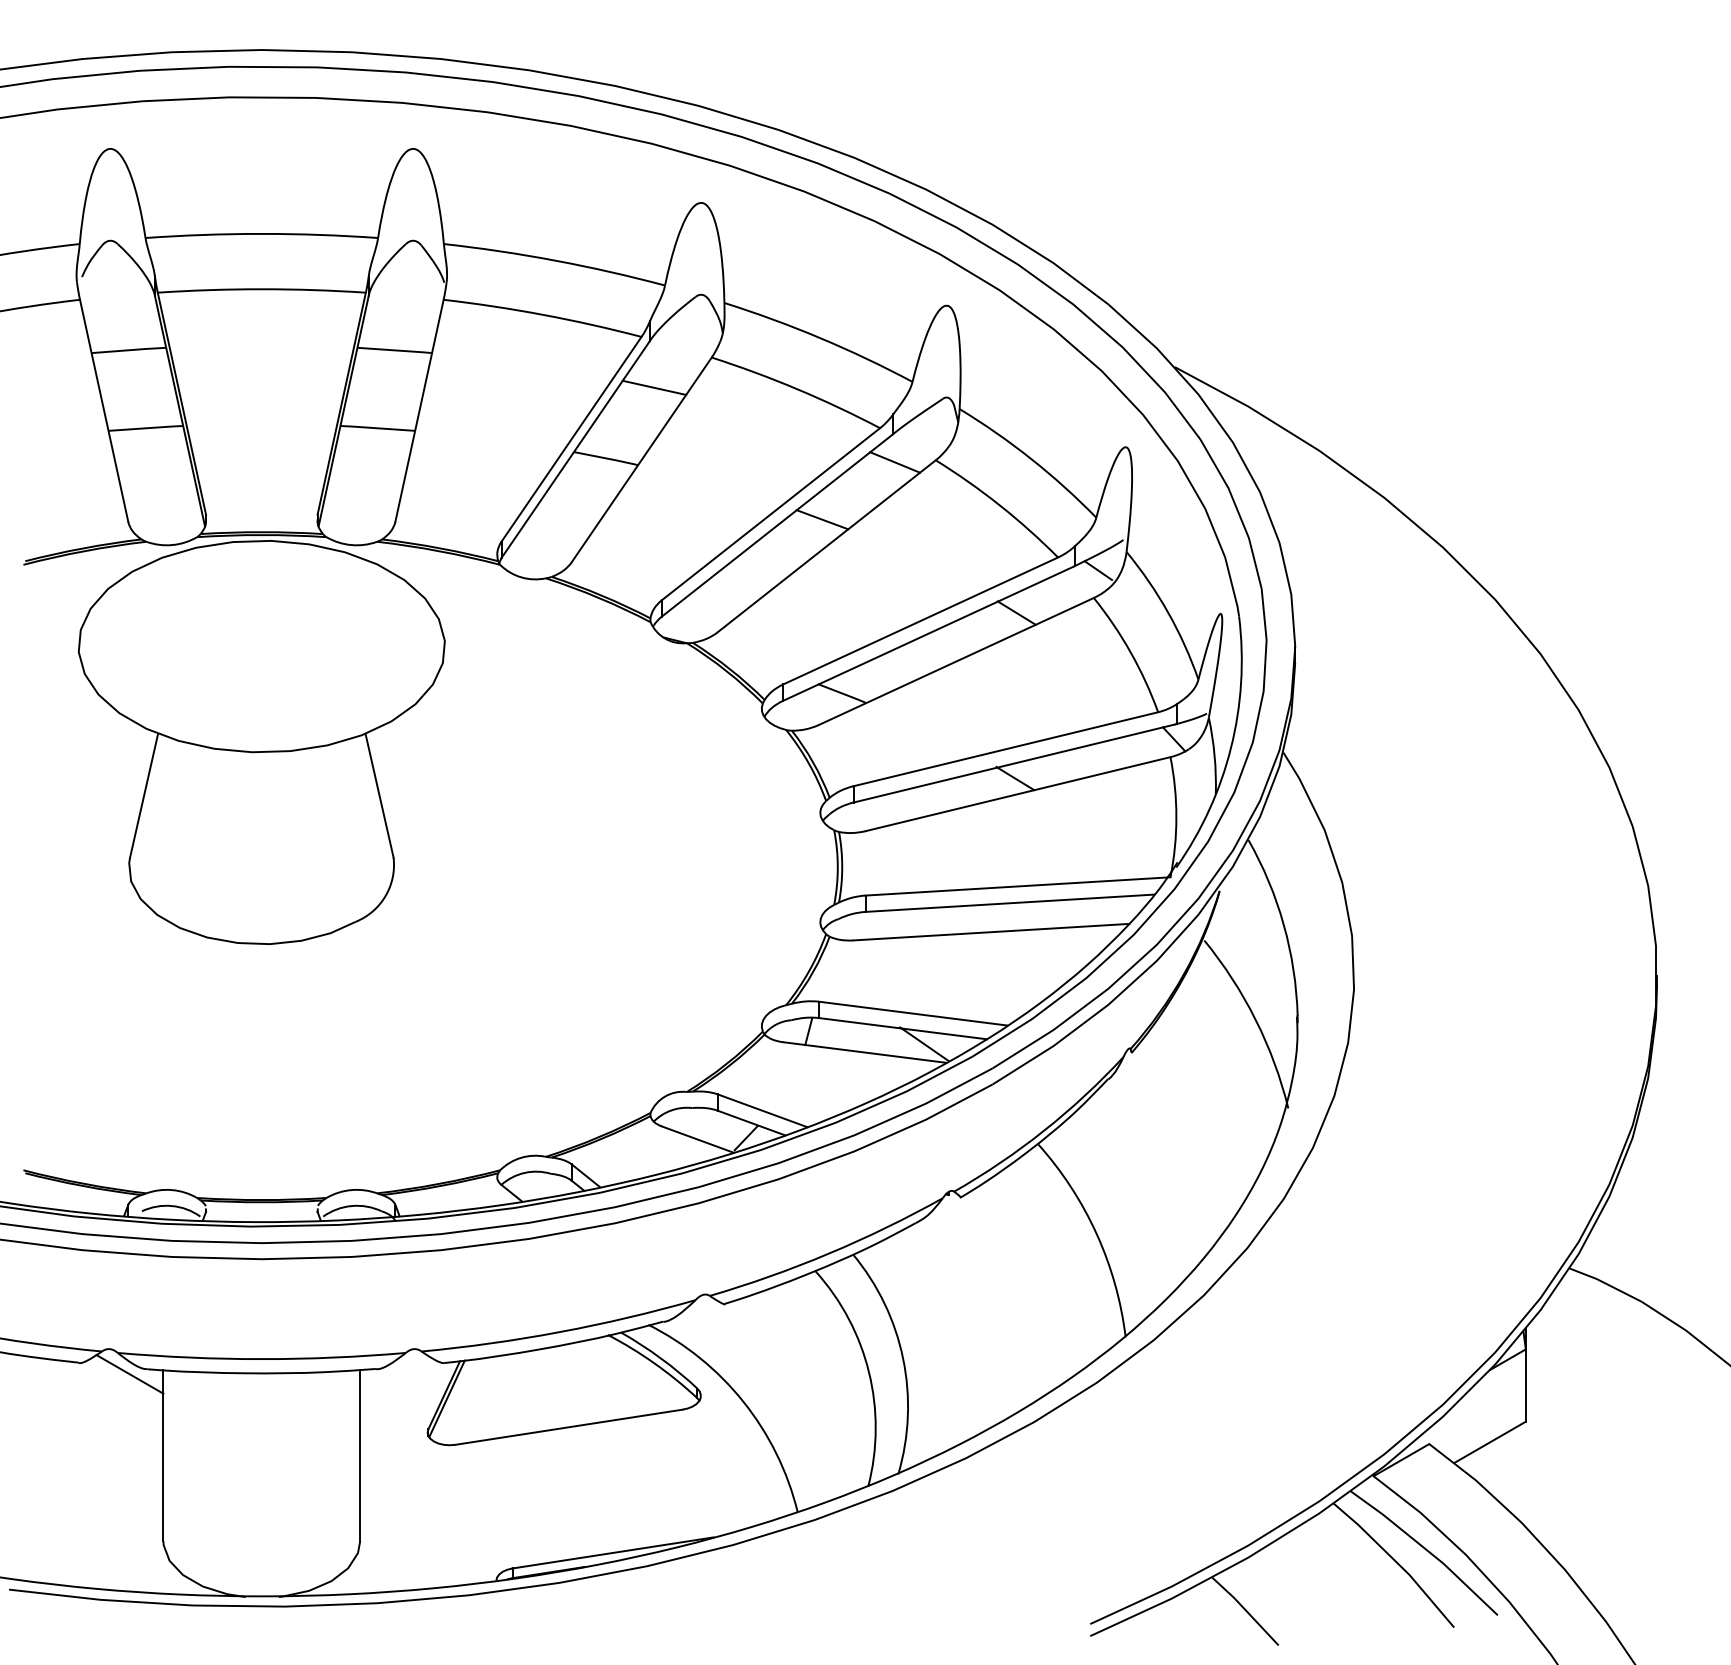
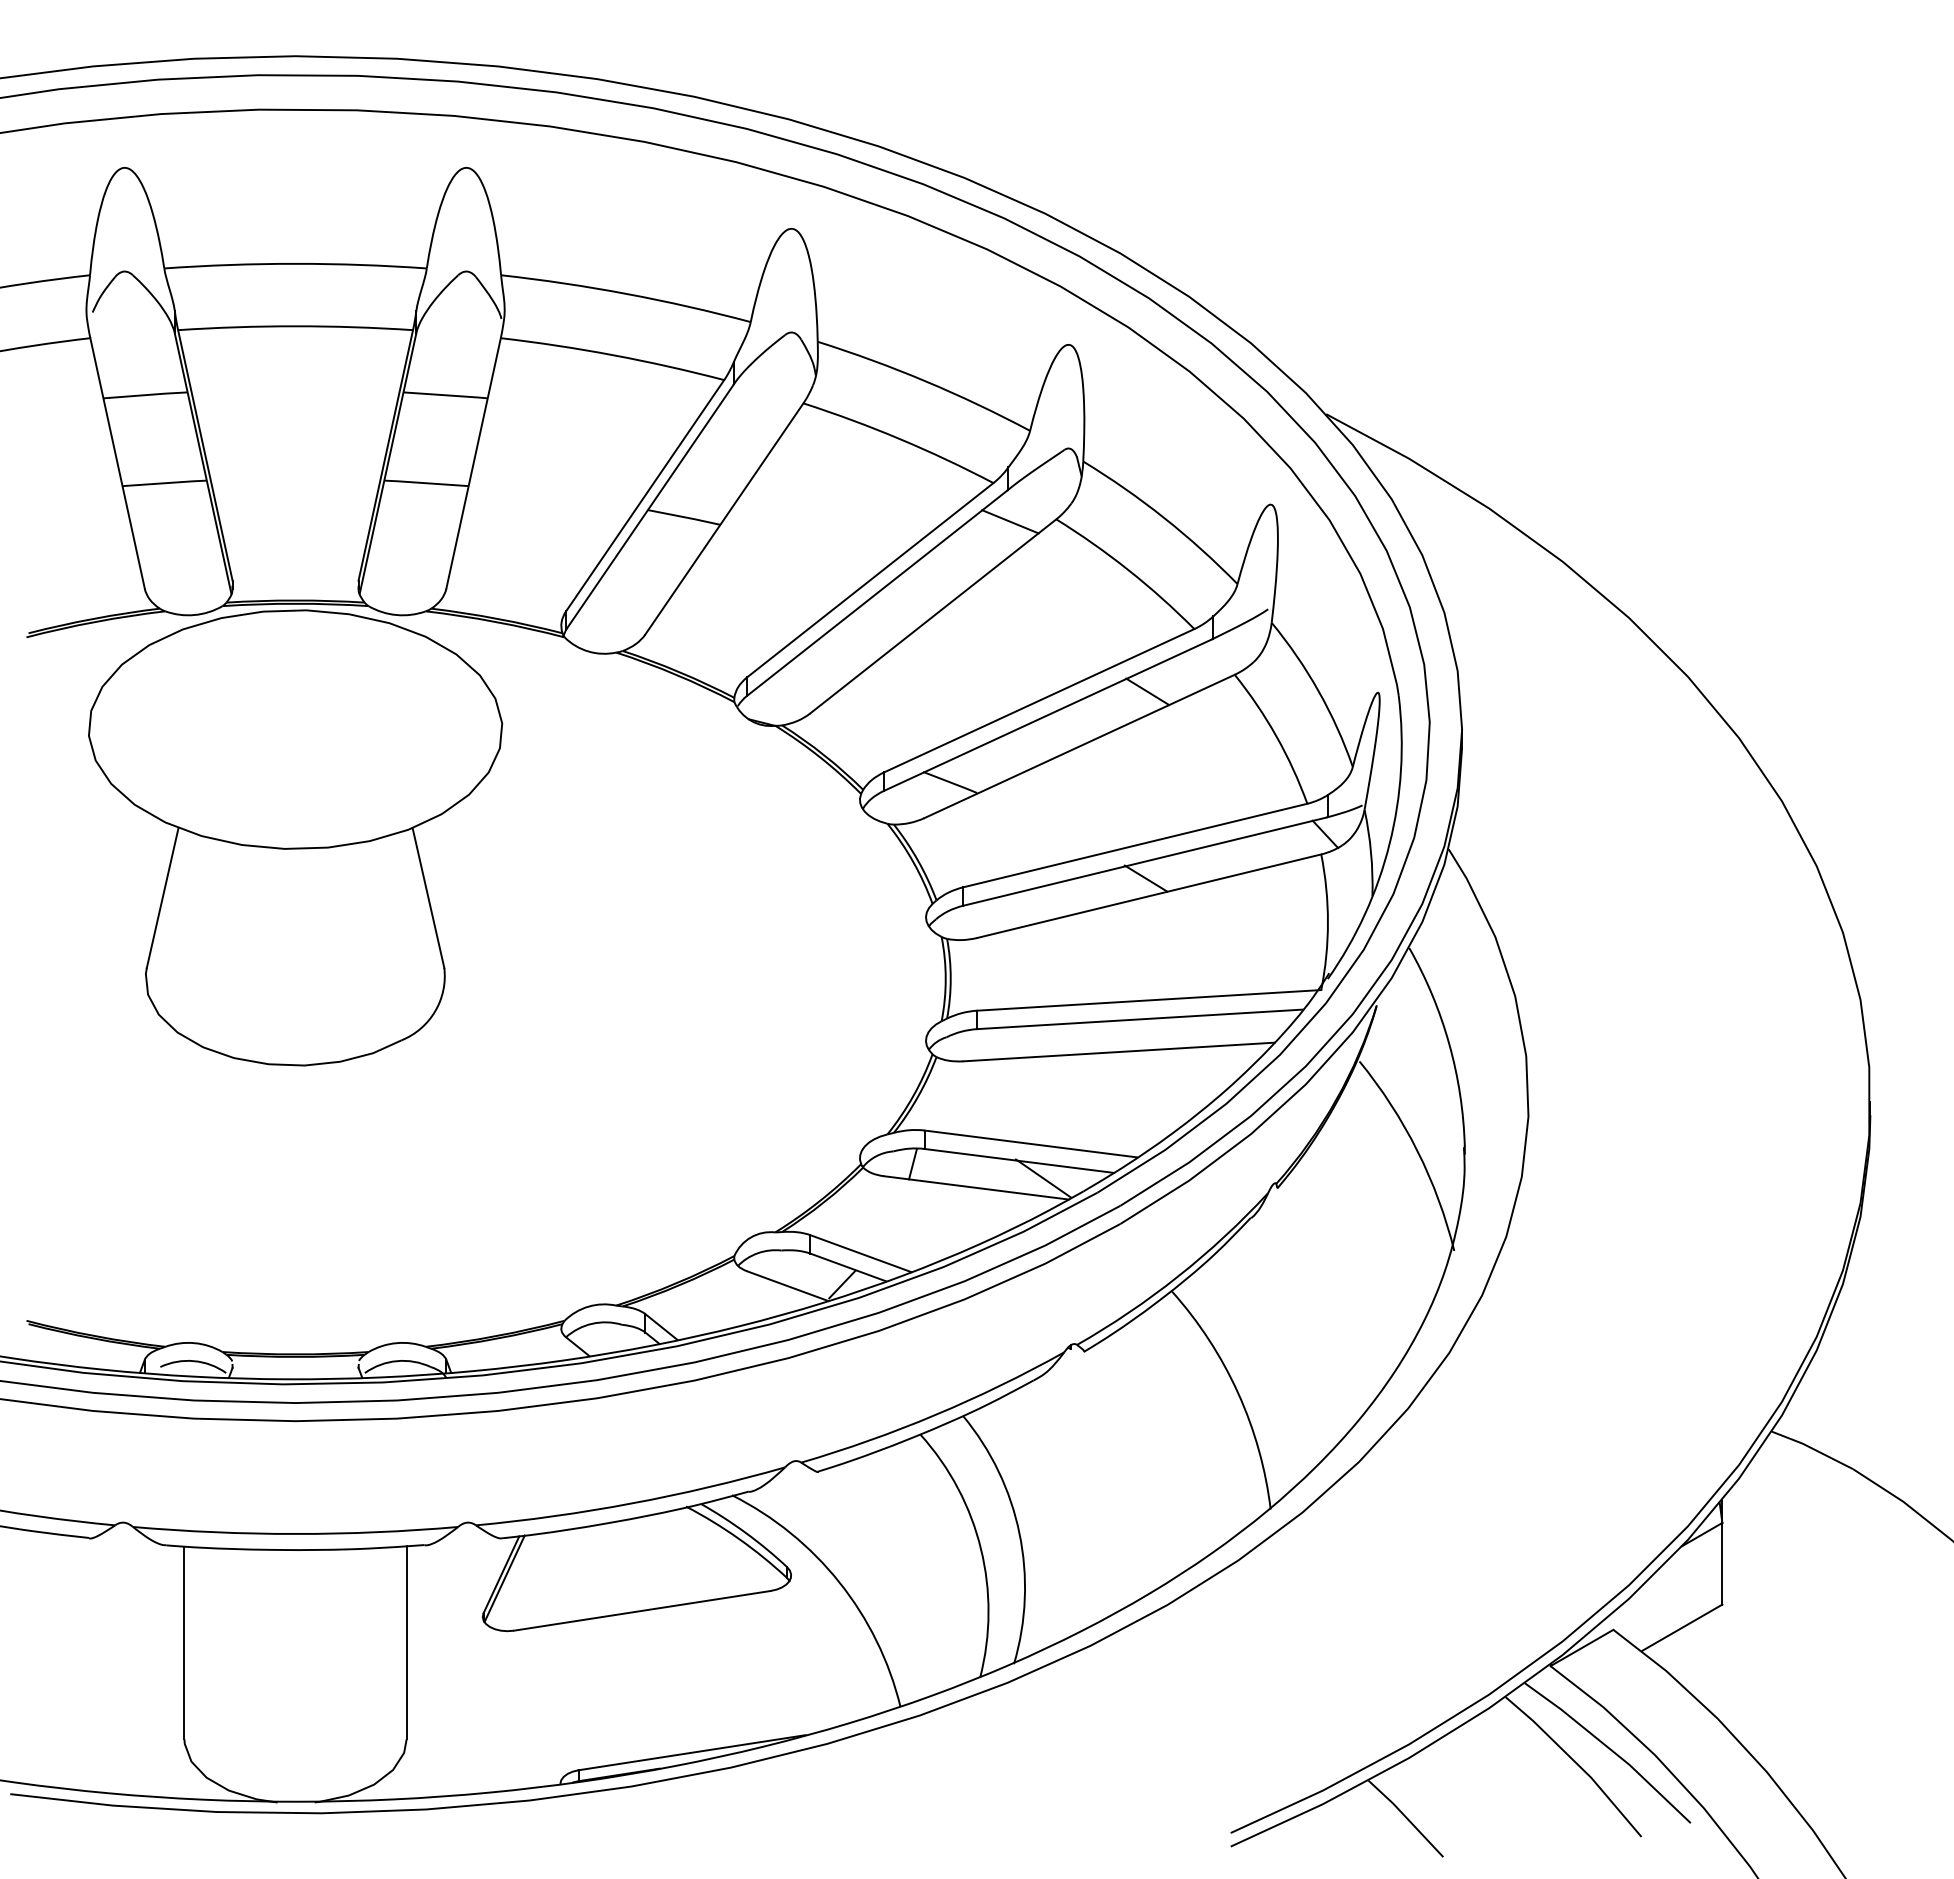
line: (654, 387) -> (738, 437), removed
line: (822, 519) -> (928, 586), removed
line: (1098, 570) -> (1239, 643), removed
line: (129, 1373) -> (146, 1550), removed

